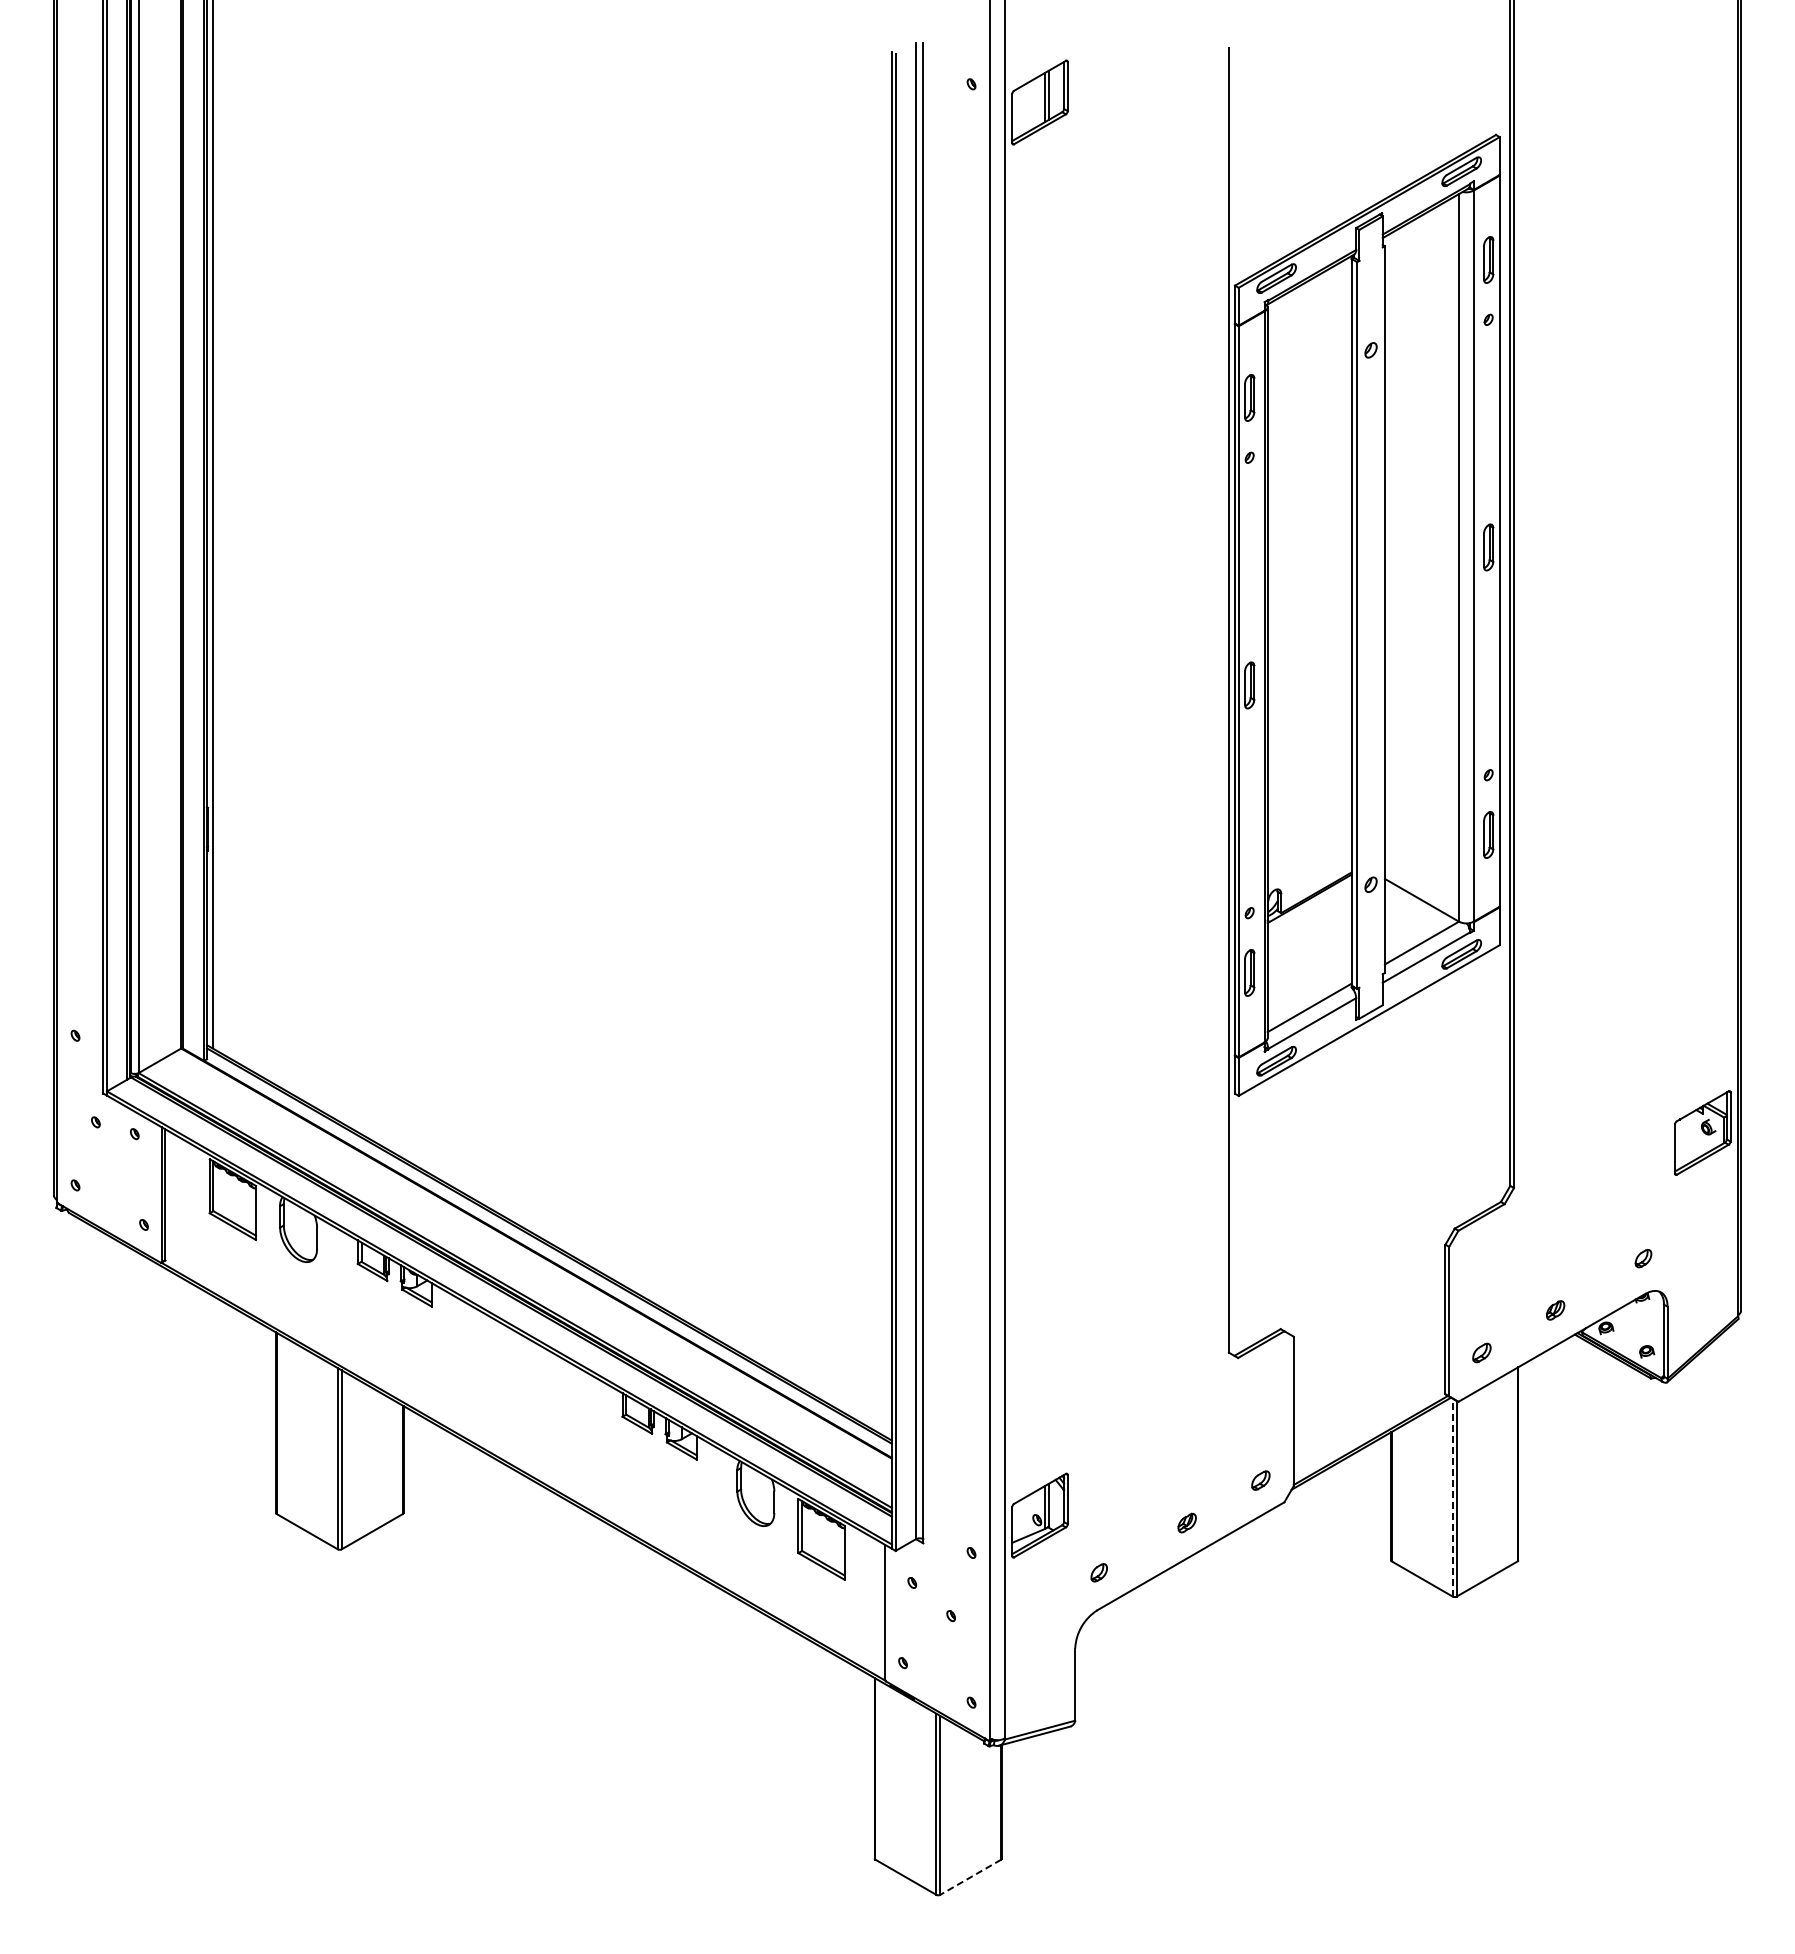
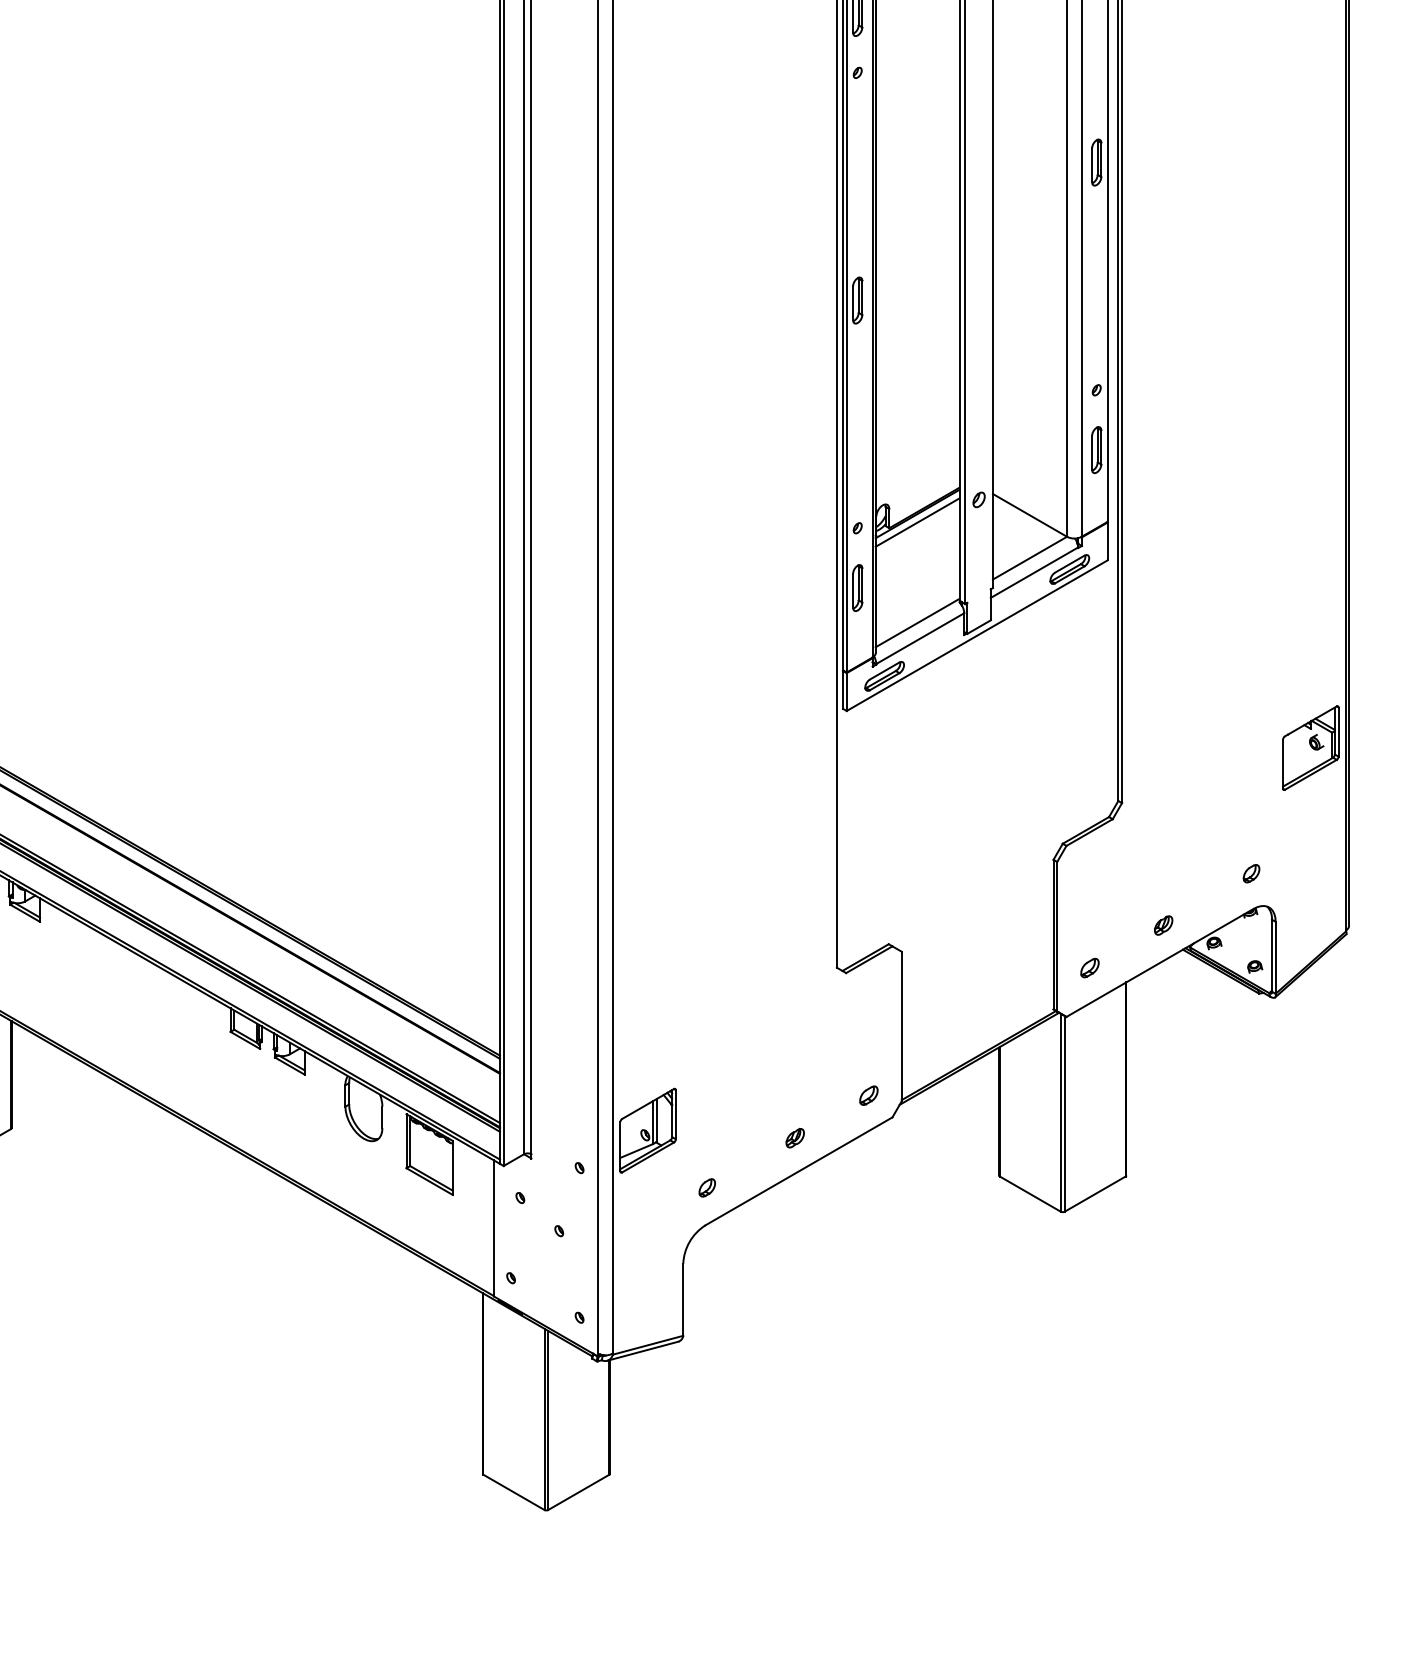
line: (1309, 907) -> (917, 522), added
line: (1452, 1497) -> (1060, 1112), dashed -> solid
line: (970, 1877) -> (578, 1492), dashed -> solid

